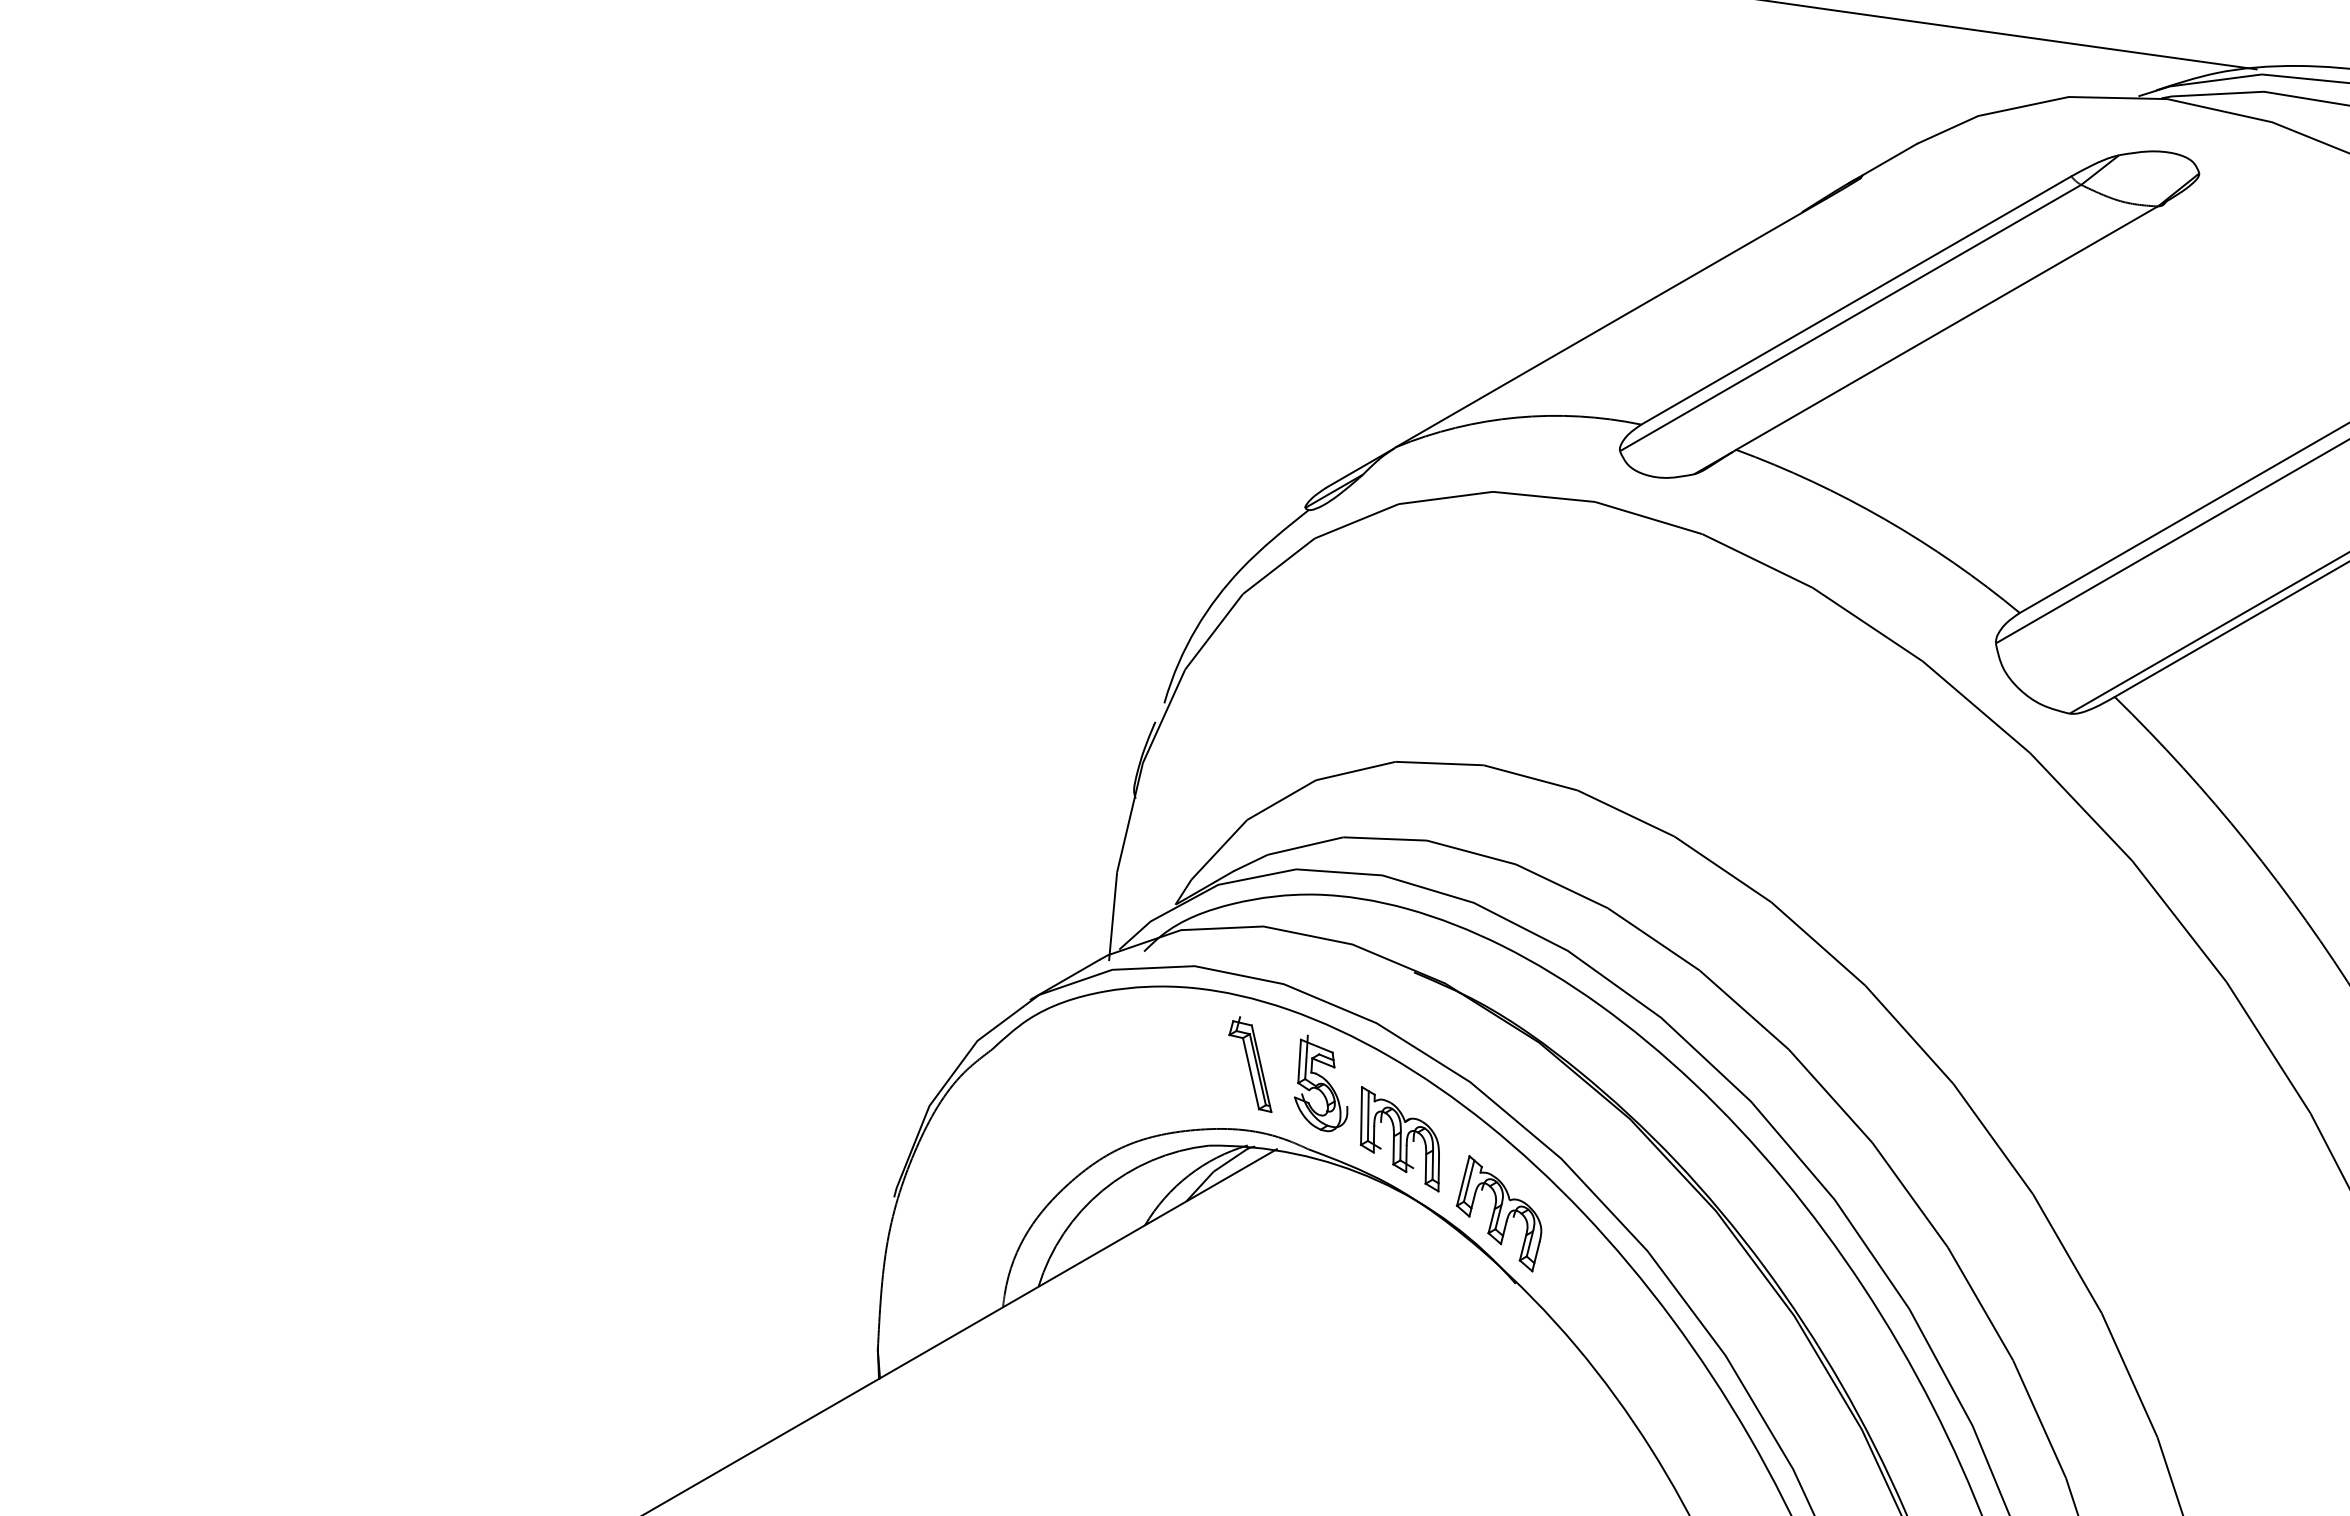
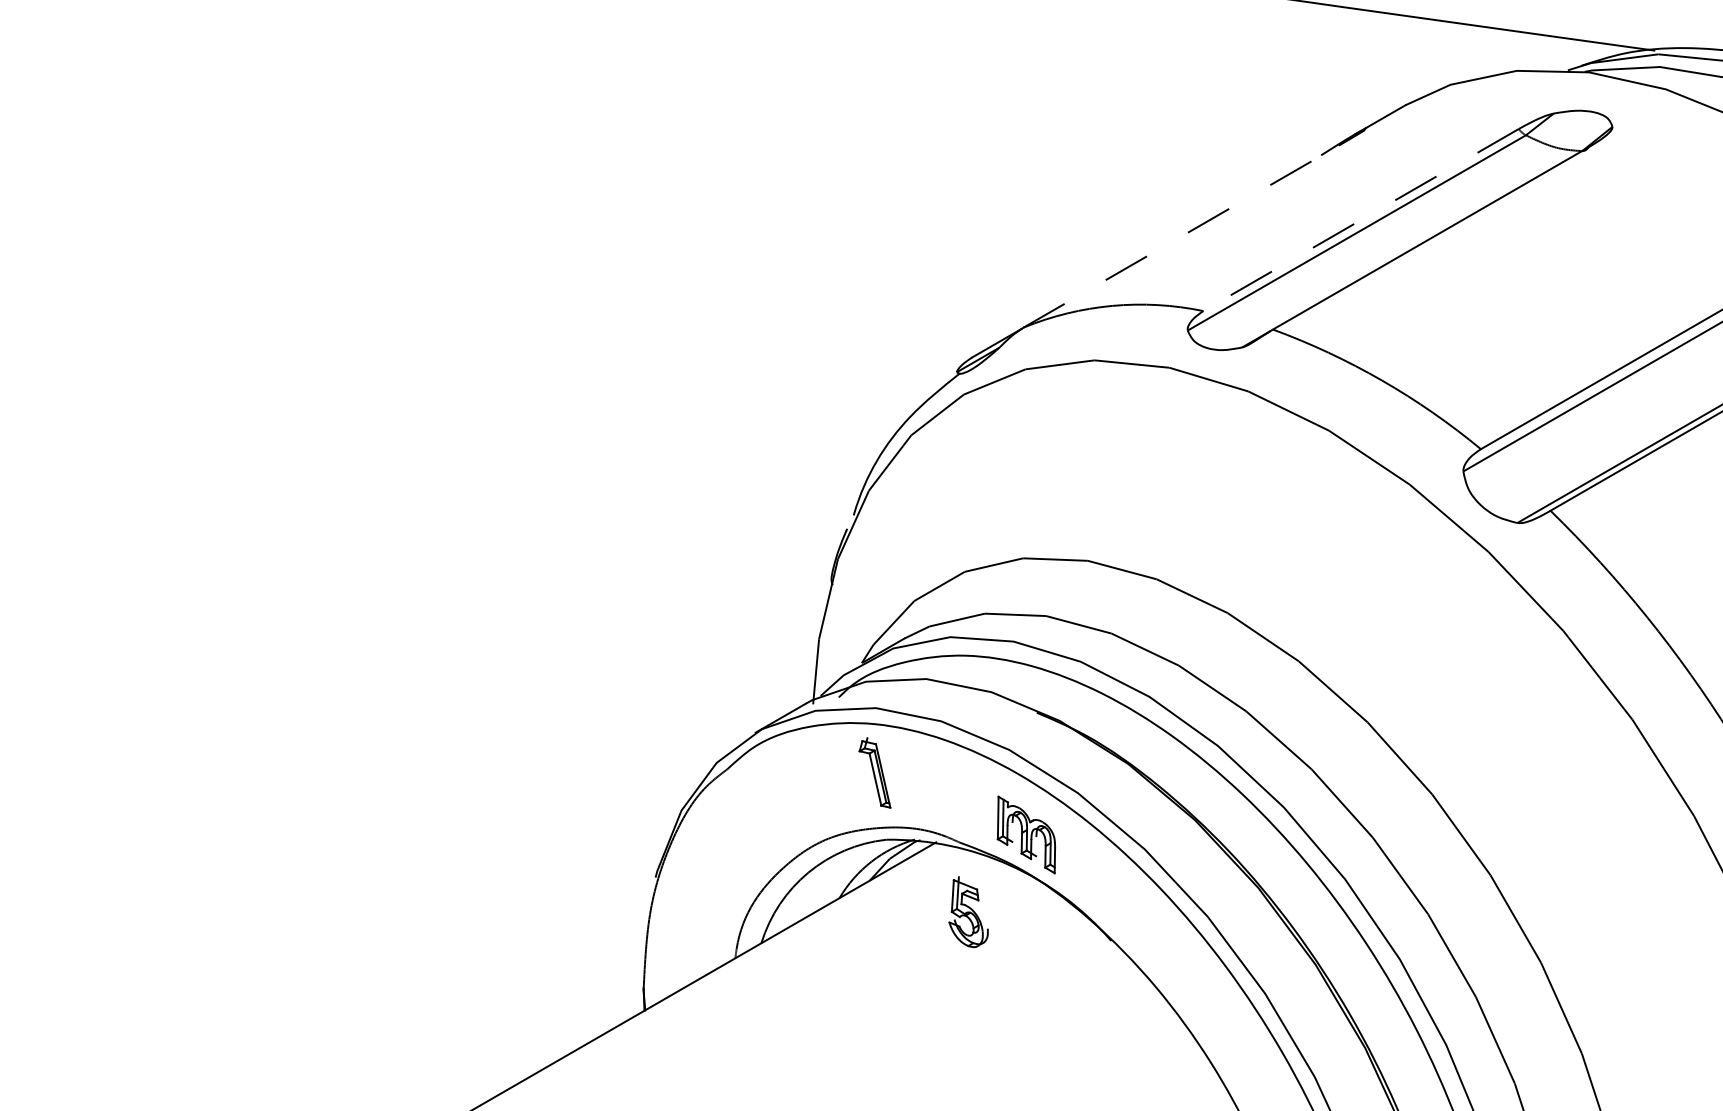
line: (1855, 300) -> (1360, 220), solid -> dashed
line: (1611, 322) -> (1181, 236), solid -> dashed
part: (1250, 1064) -> (875, 772), moved
part: (1321, 1083) -> (968, 912), moved
part: (1498, 1213) -> (1098, 889), removed

